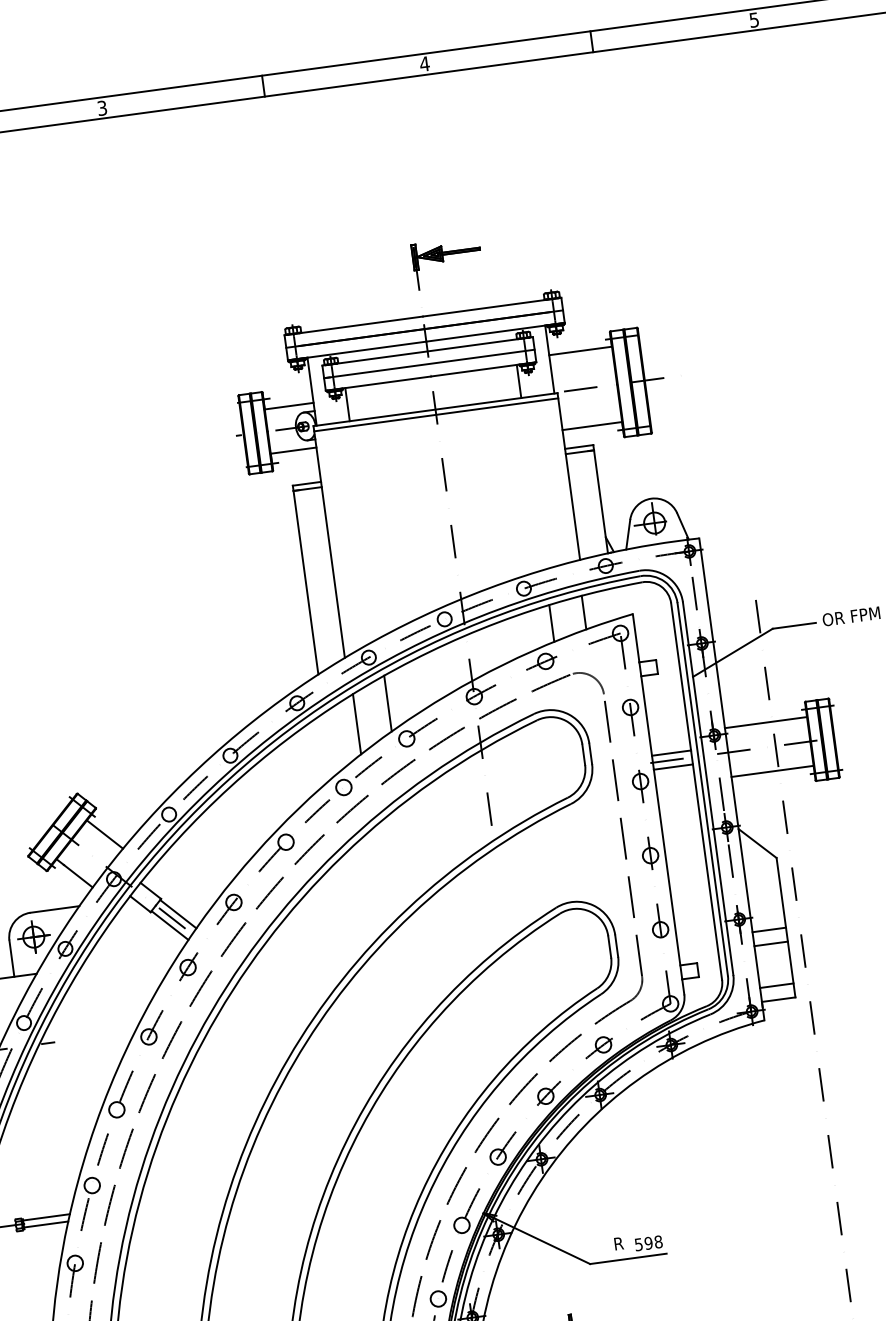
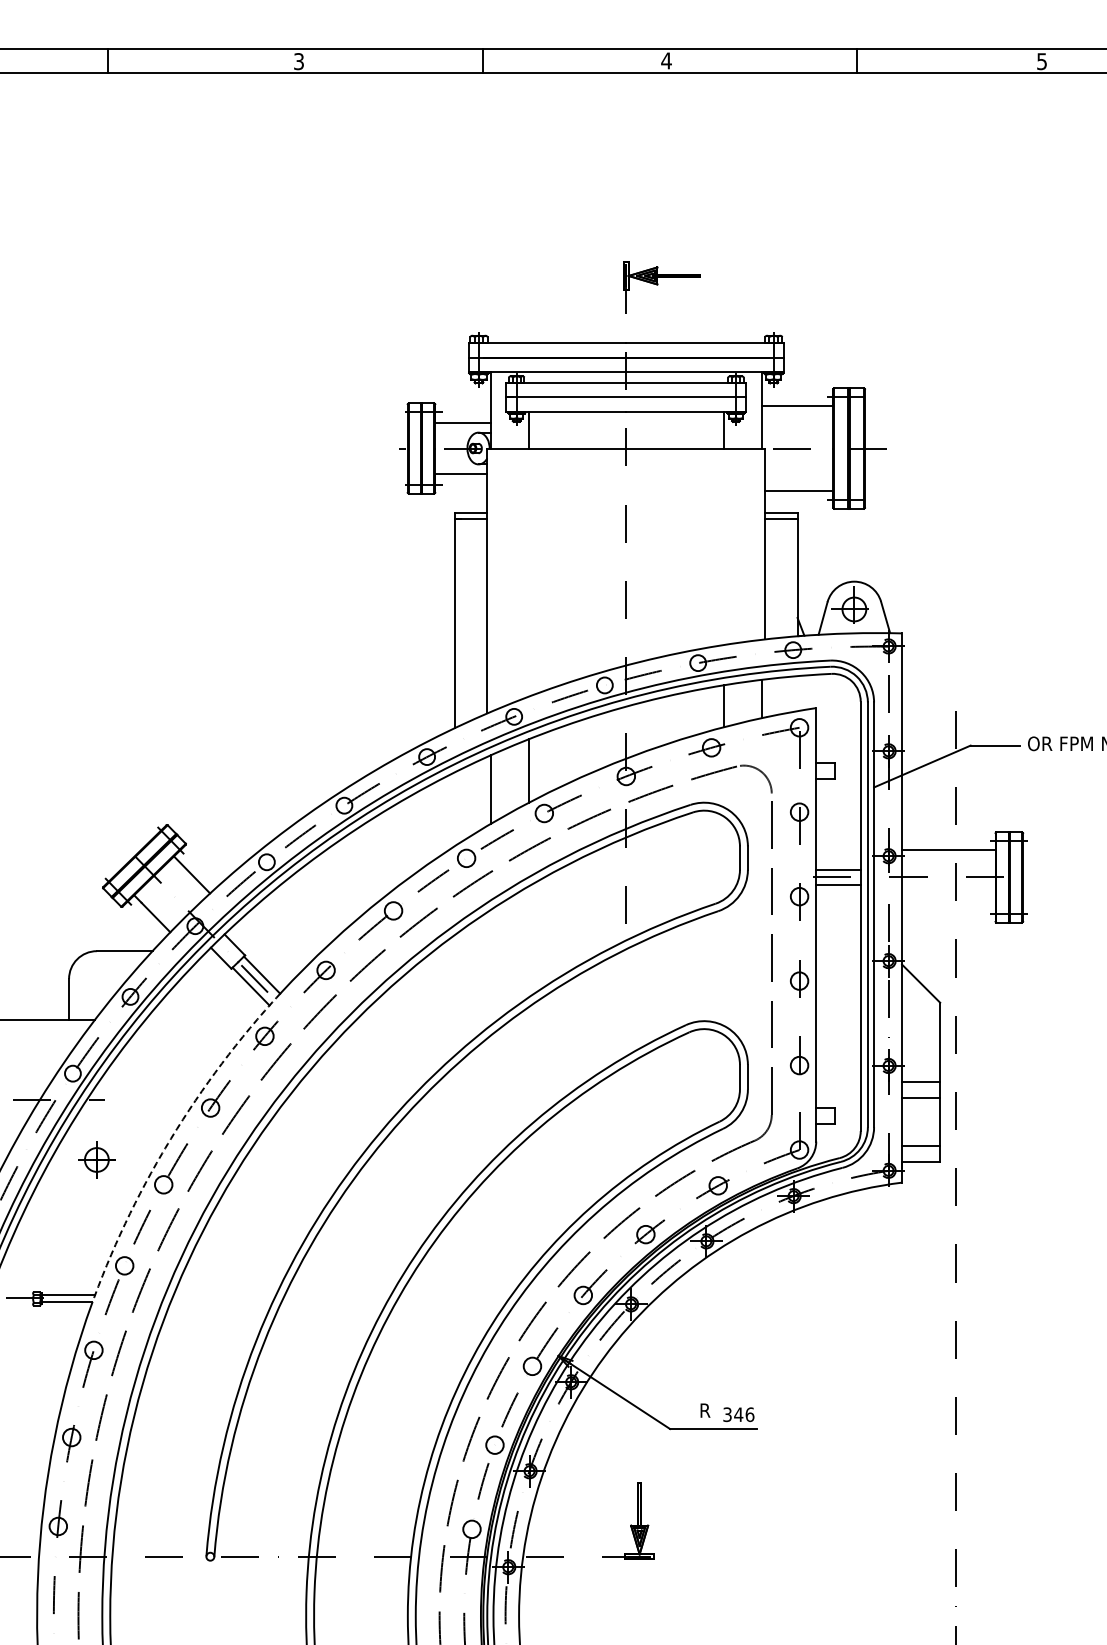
line: (436, 415) -> (626, 455), removed
line: (772, 771) -> (948, 905), removed
part: (33, 936) -> (96, 1159), moved
arc: (118, 1068) -> (171, 1138), solid -> dashed
text: (648, 1243) -> (738, 1414), 598 -> 346

